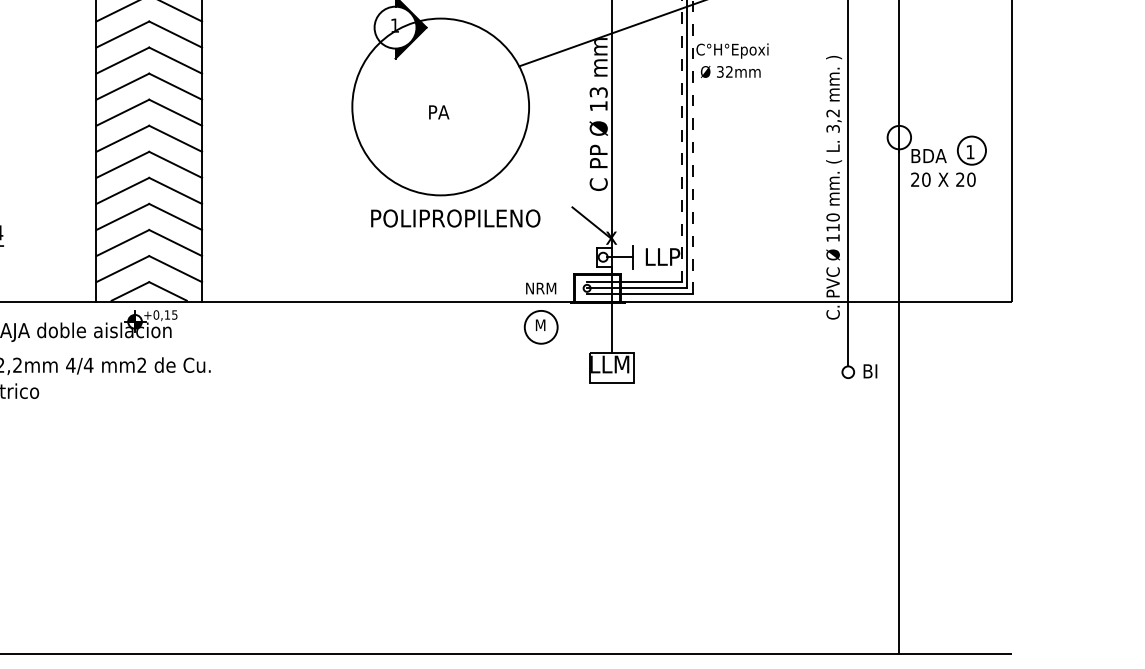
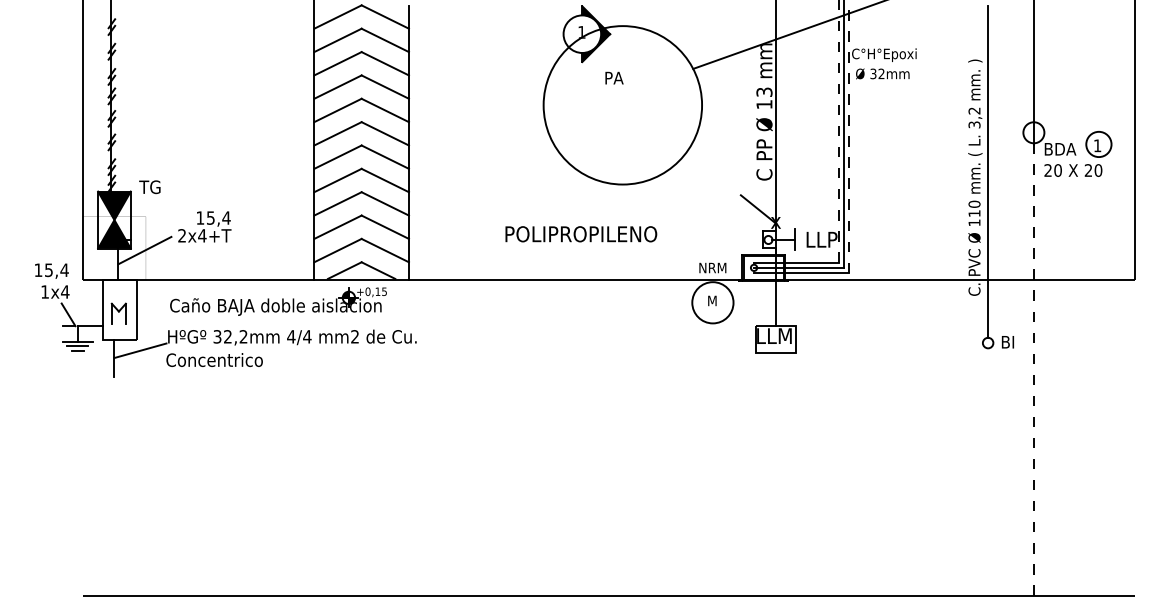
text: (439, 111) -> (614, 77), moved
text: (455, 218) -> (581, 234), moved
circle: (540, 327) -> (712, 302), size x1.4
line: (898, 401) -> (1033, 369), solid -> dashed

